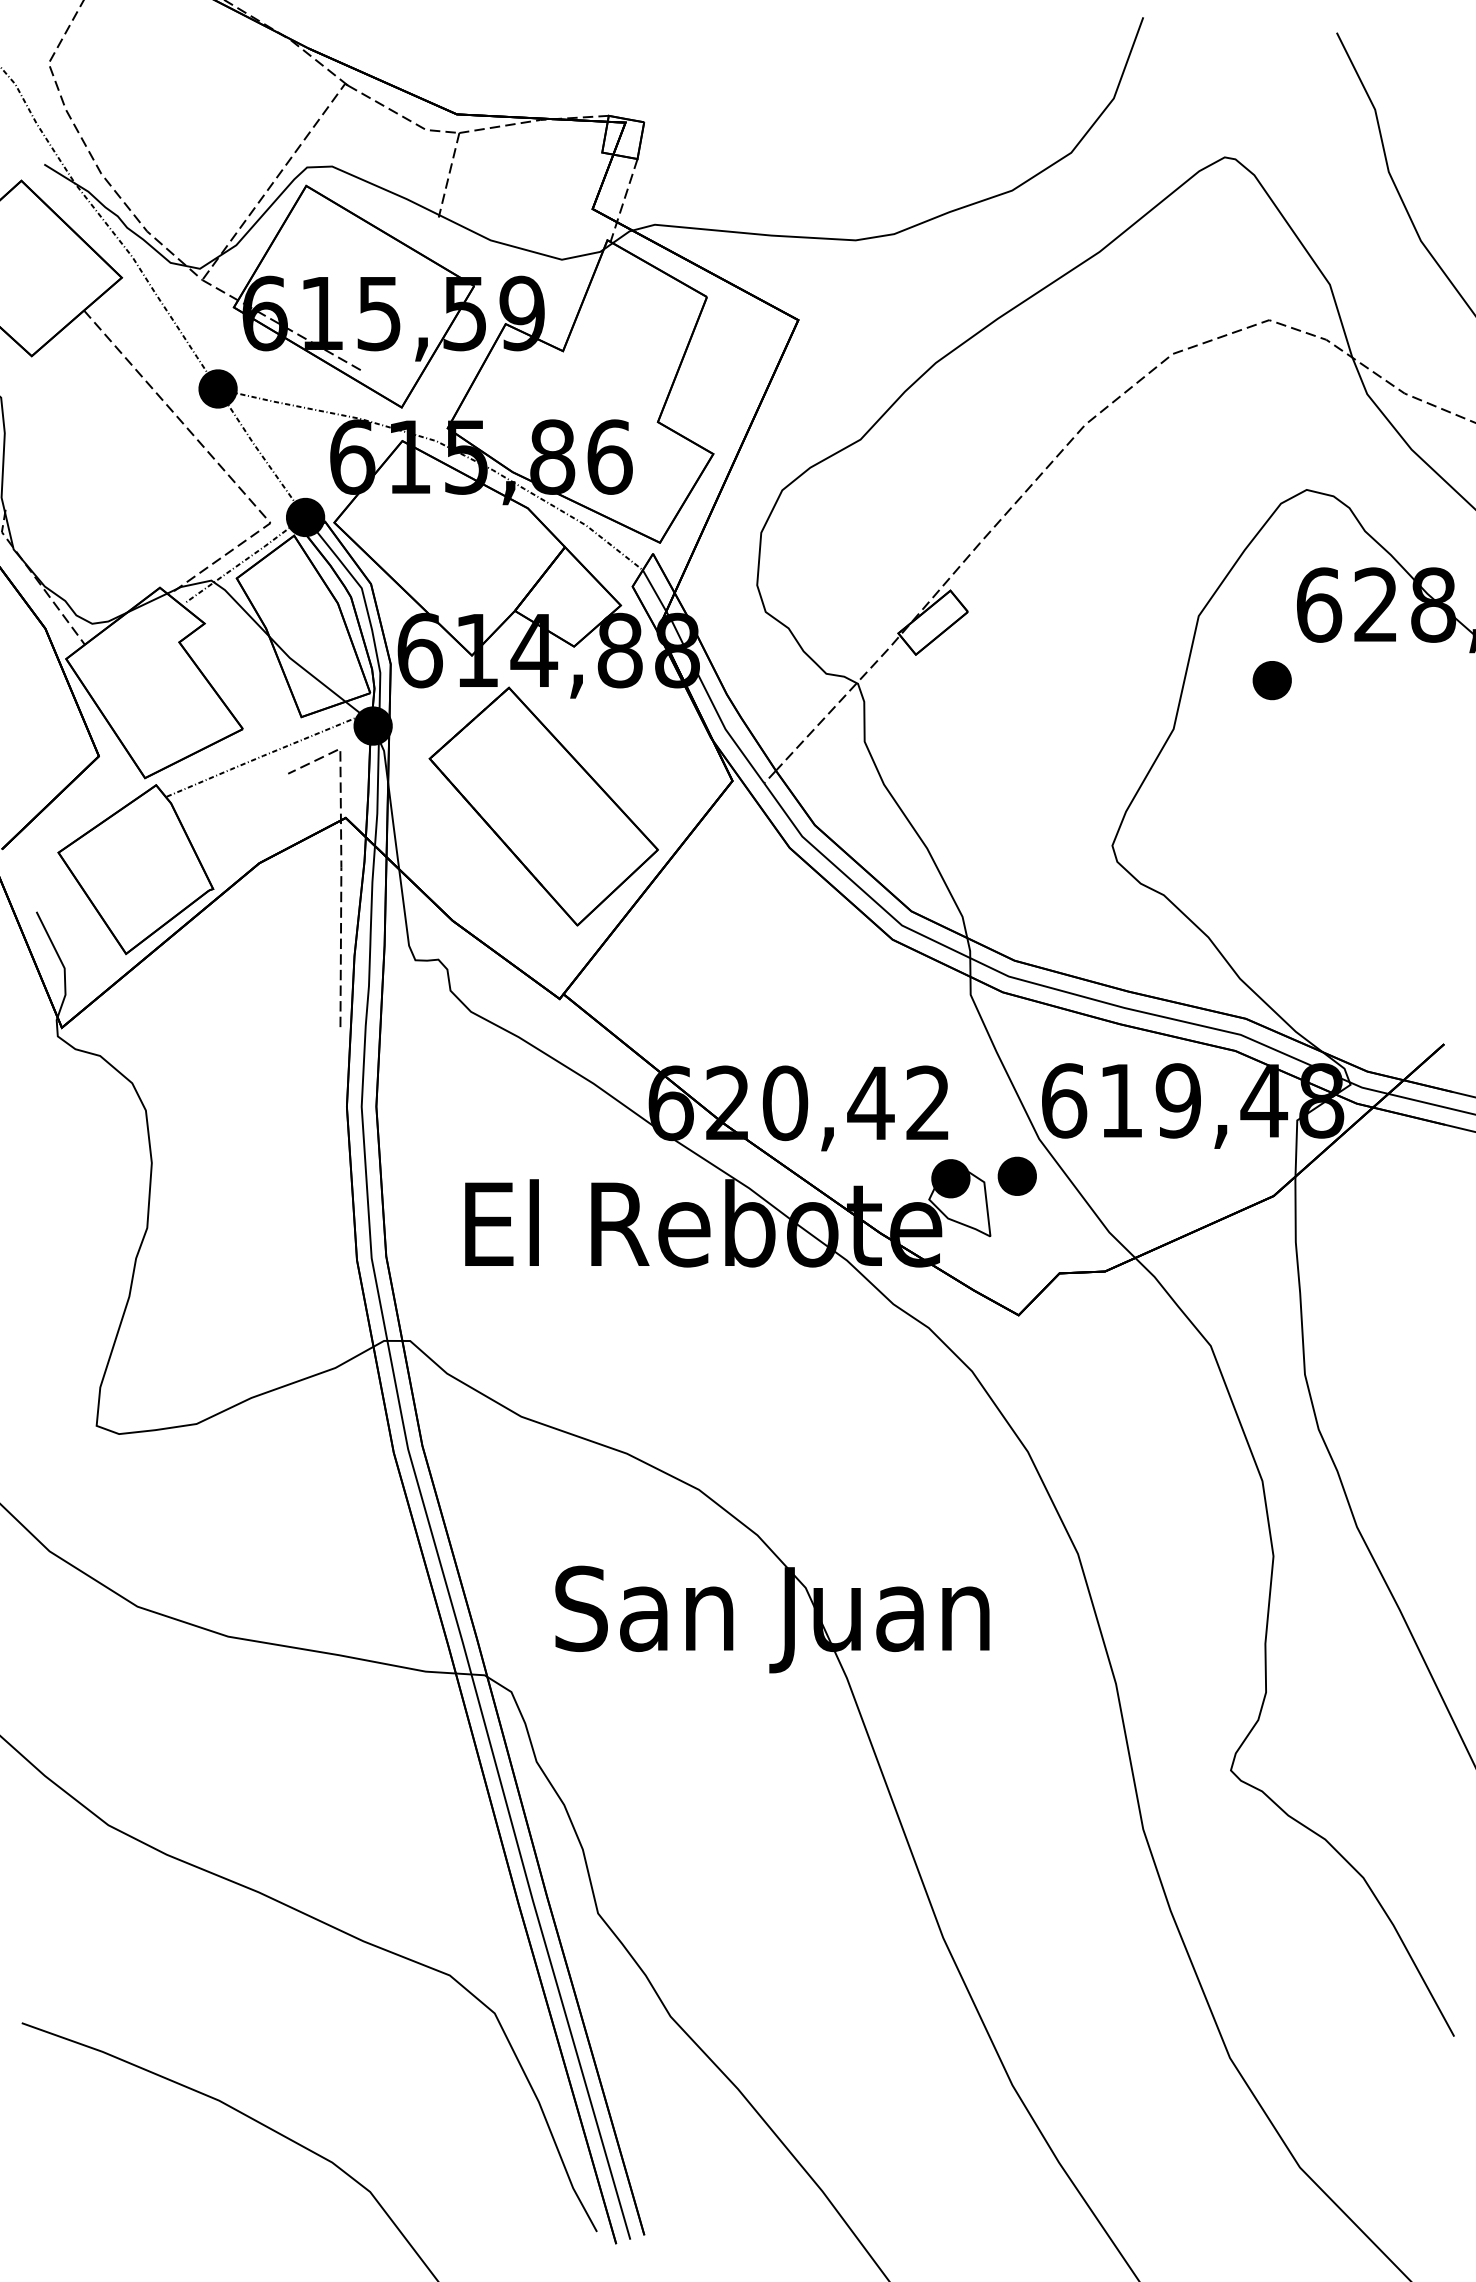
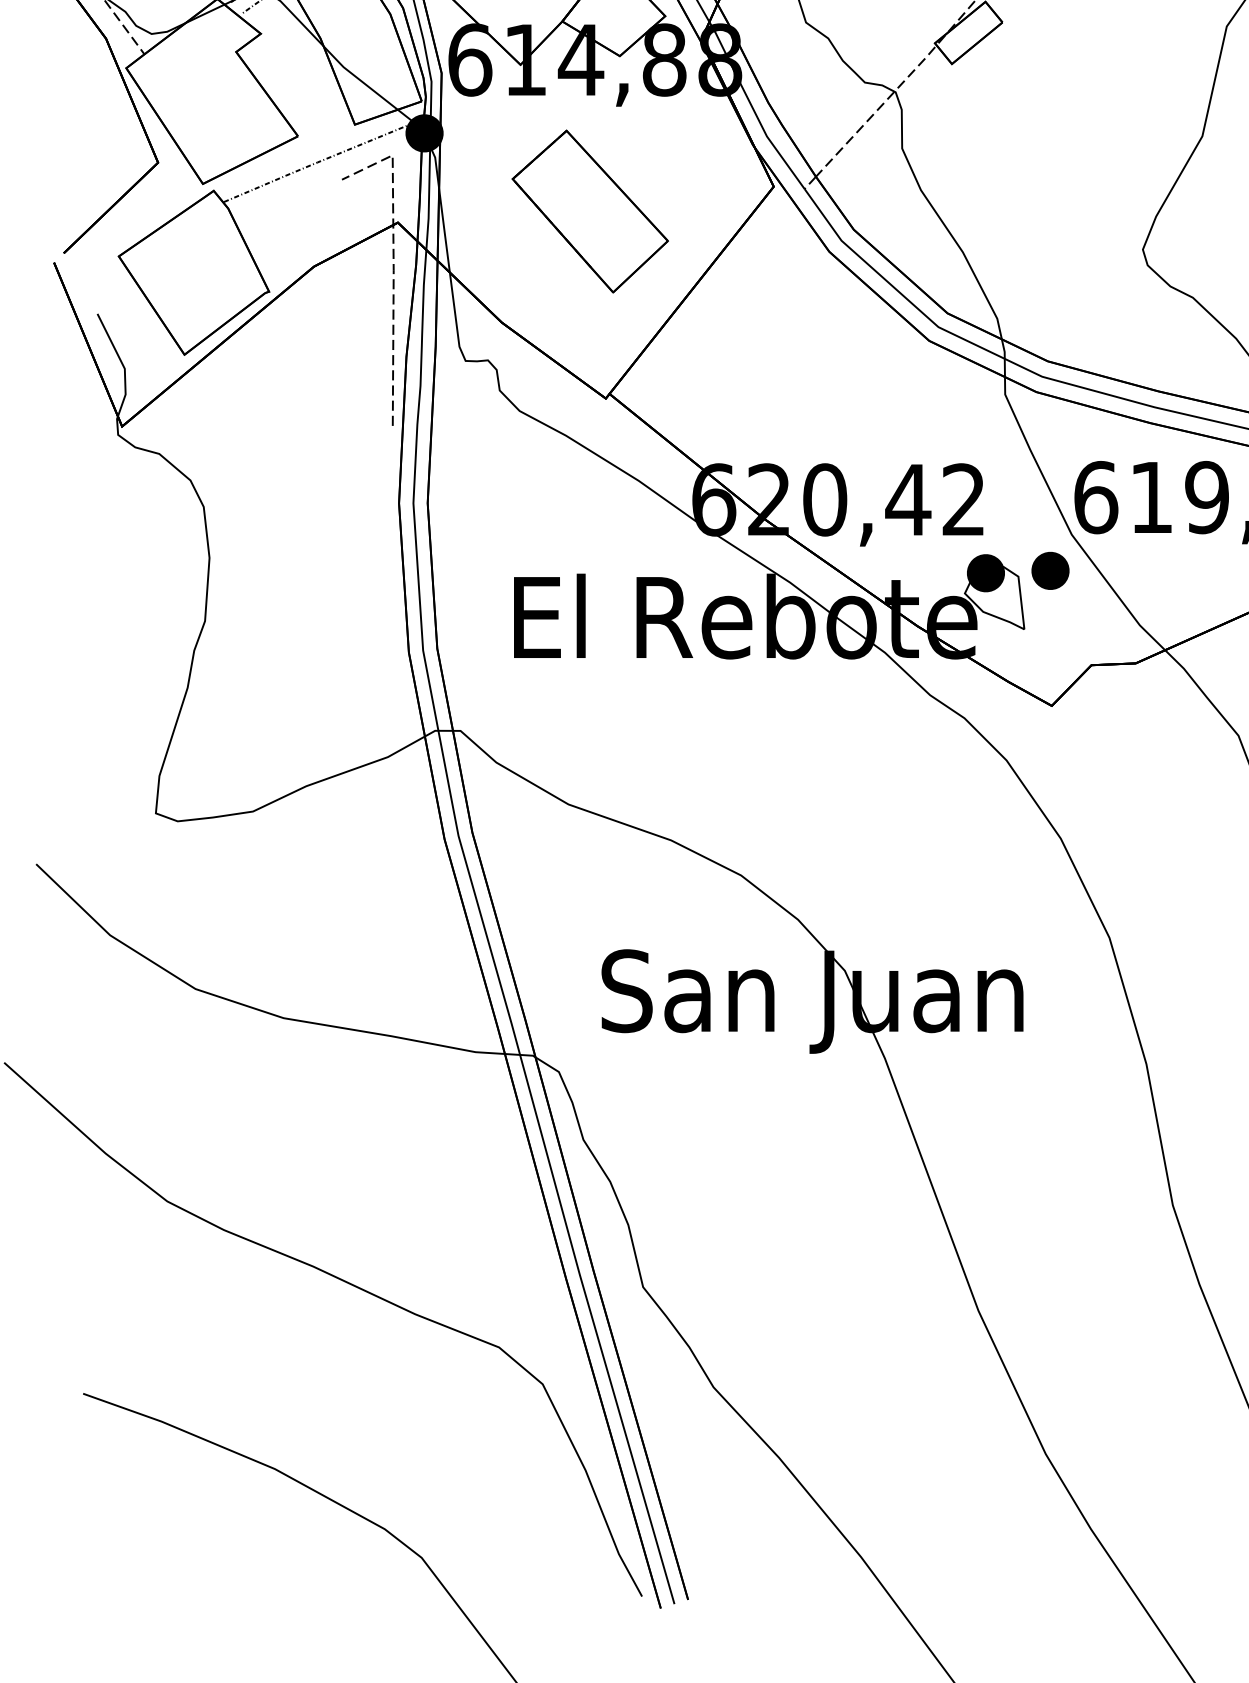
part: (543, 806) -> (590, 211), size x0.7

